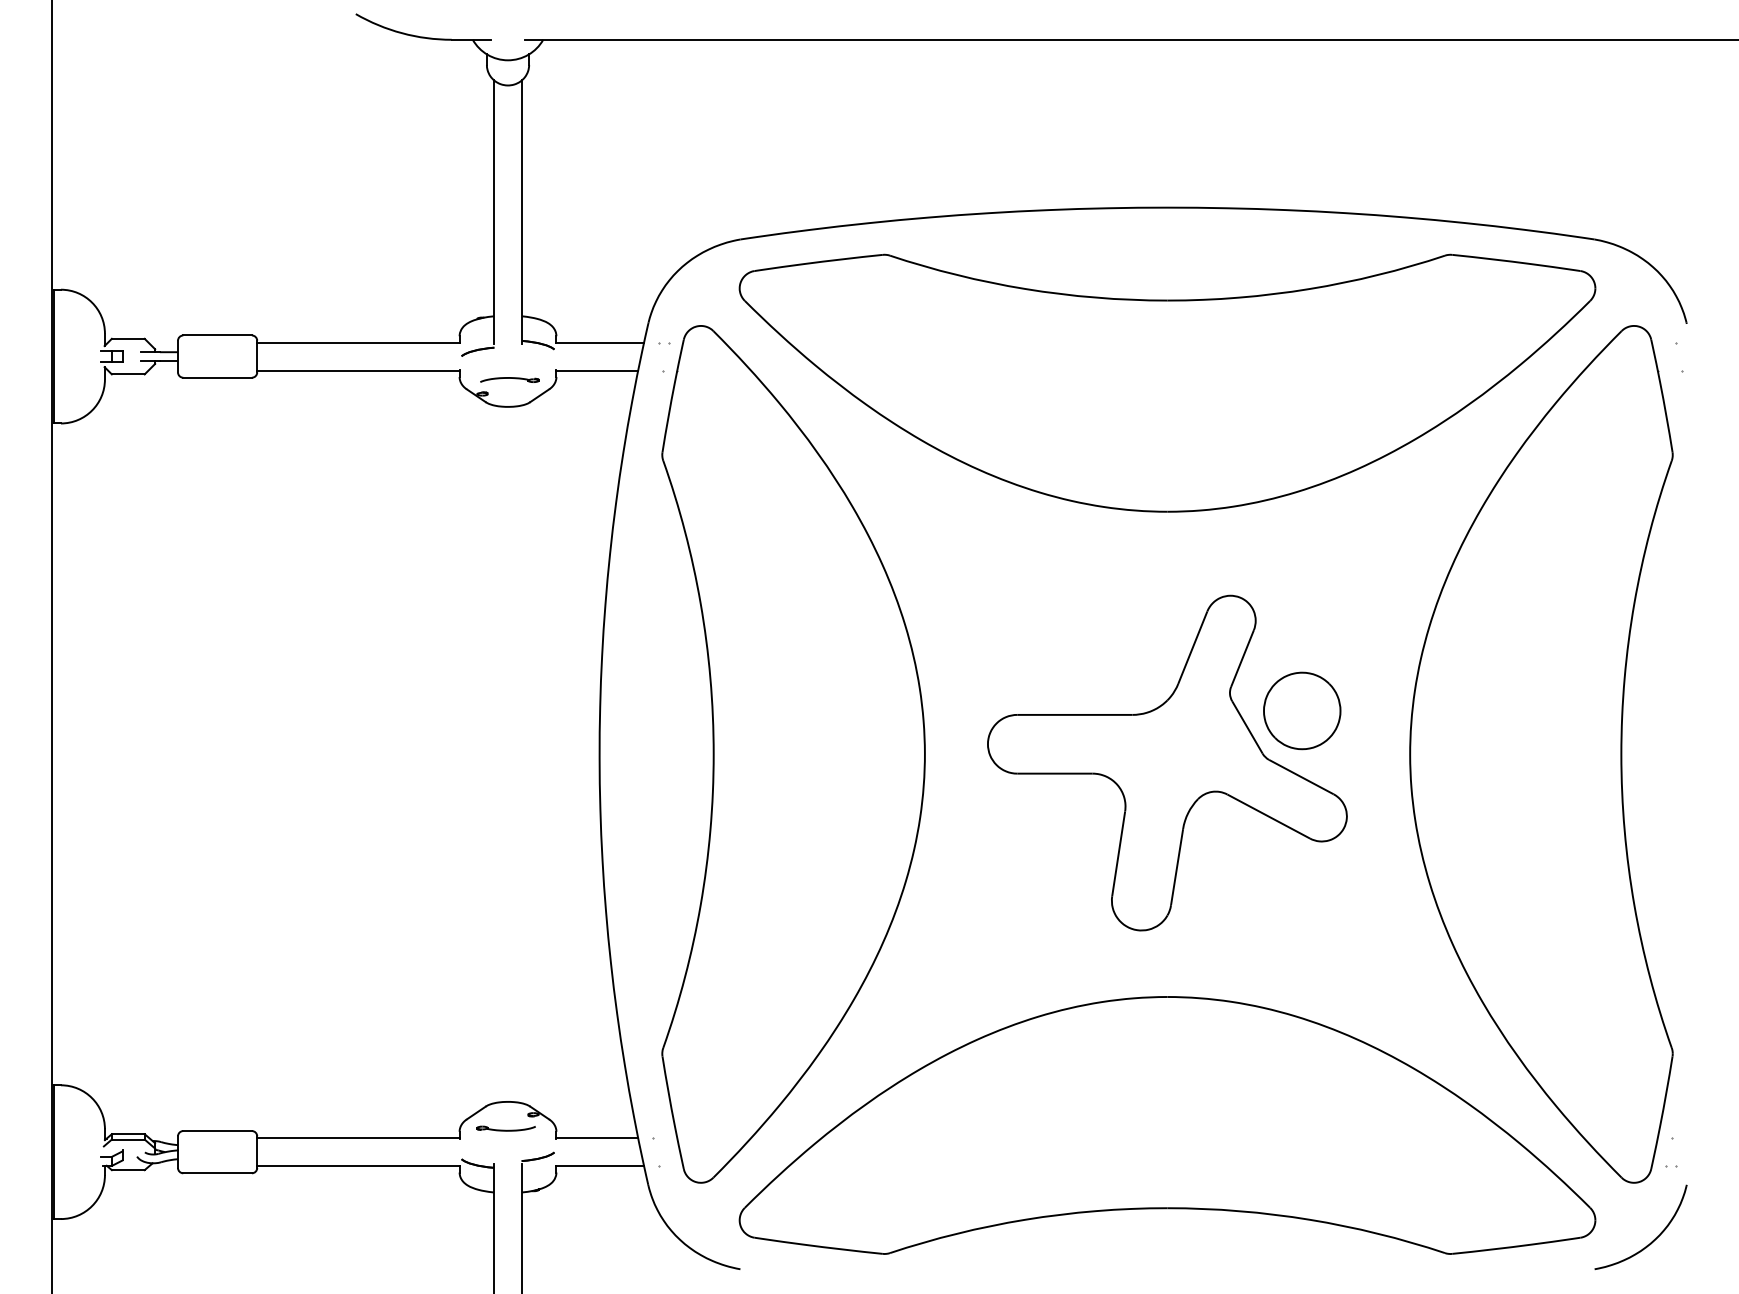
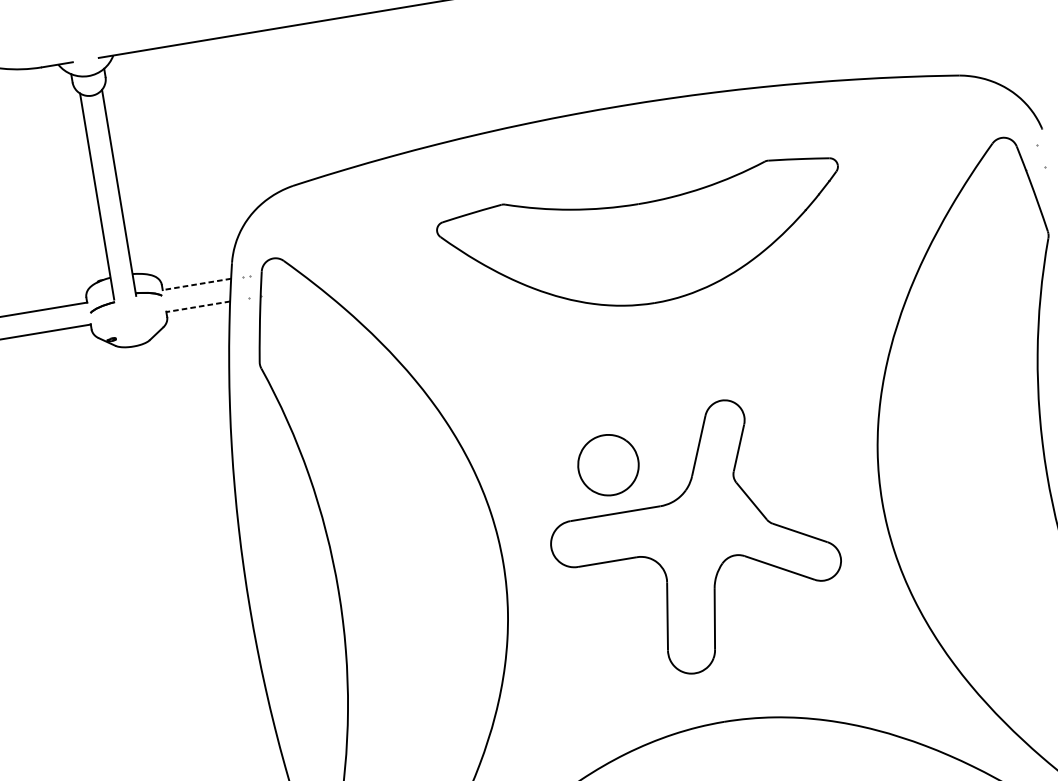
line: (600, 342) -> (197, 284), solid -> dashed
line: (597, 370) -> (198, 306), solid -> dashed
part: (509, 379) -> (130, 325), removed
part: (1167, 382) -> (644, 242), size x0.6
part: (1302, 710) -> (608, 464), moved

